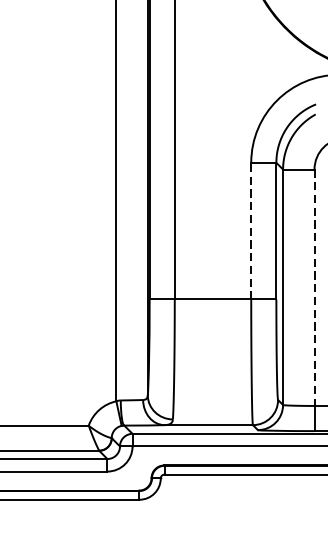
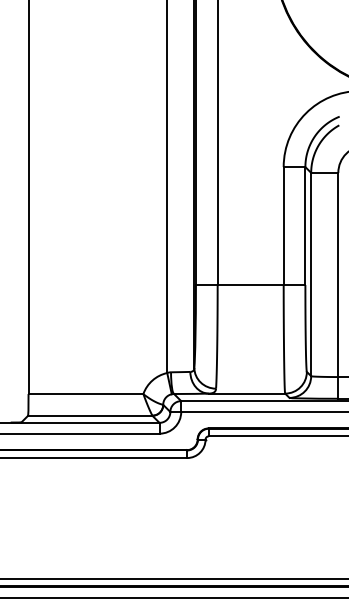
line: (251, 231) -> (283, 226), dashed -> solid
line: (314, 288) -> (338, 275), dashed -> solid

